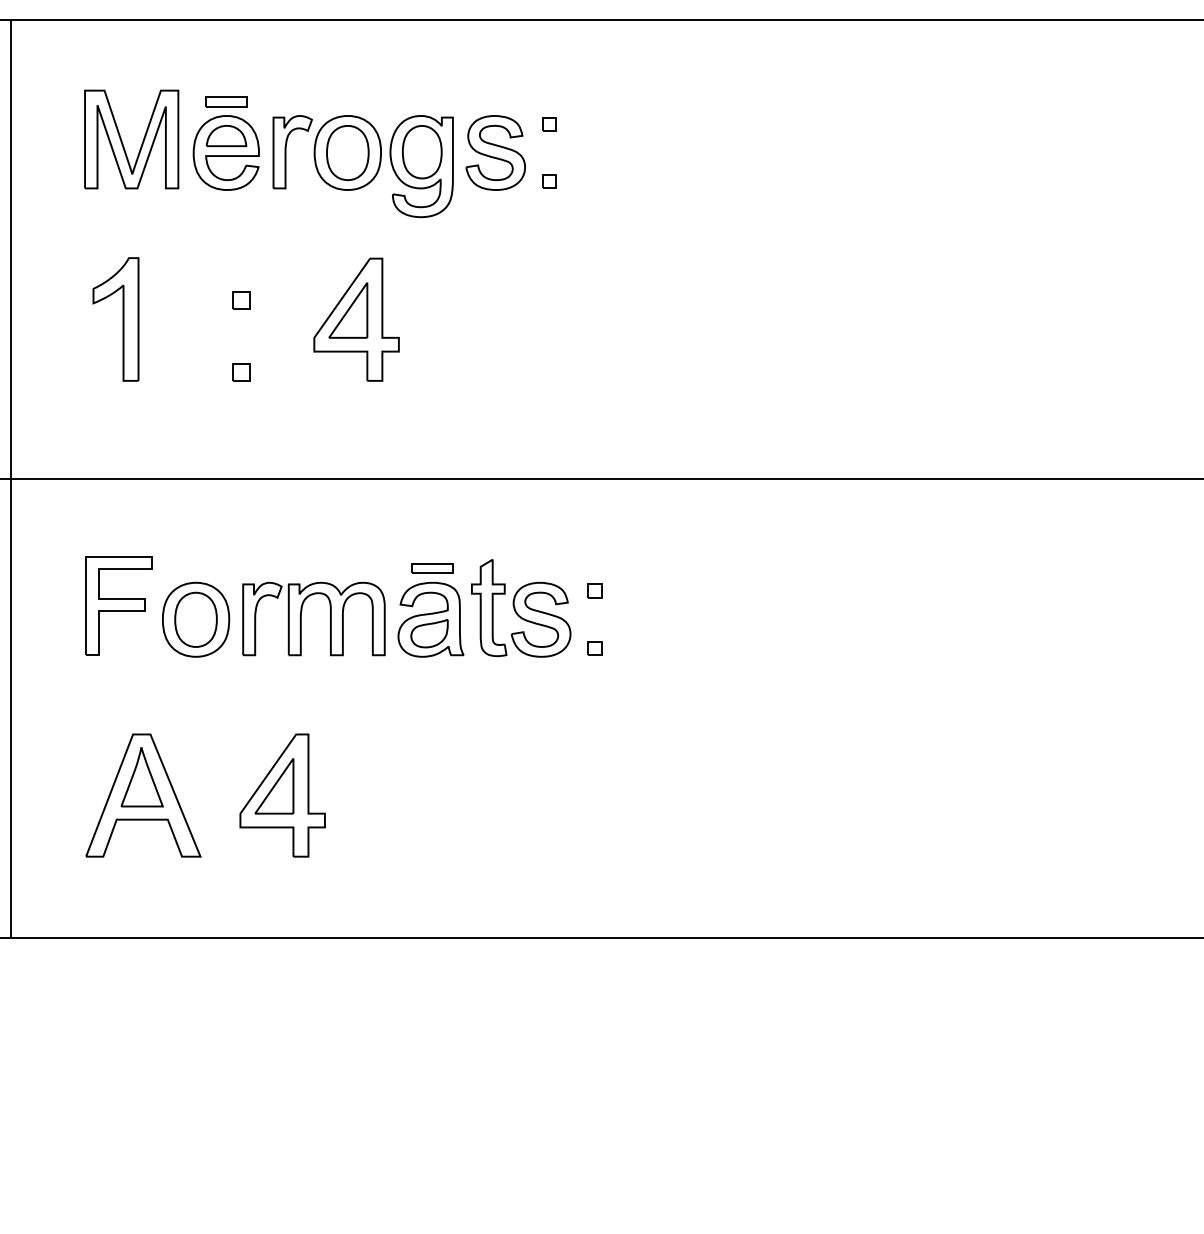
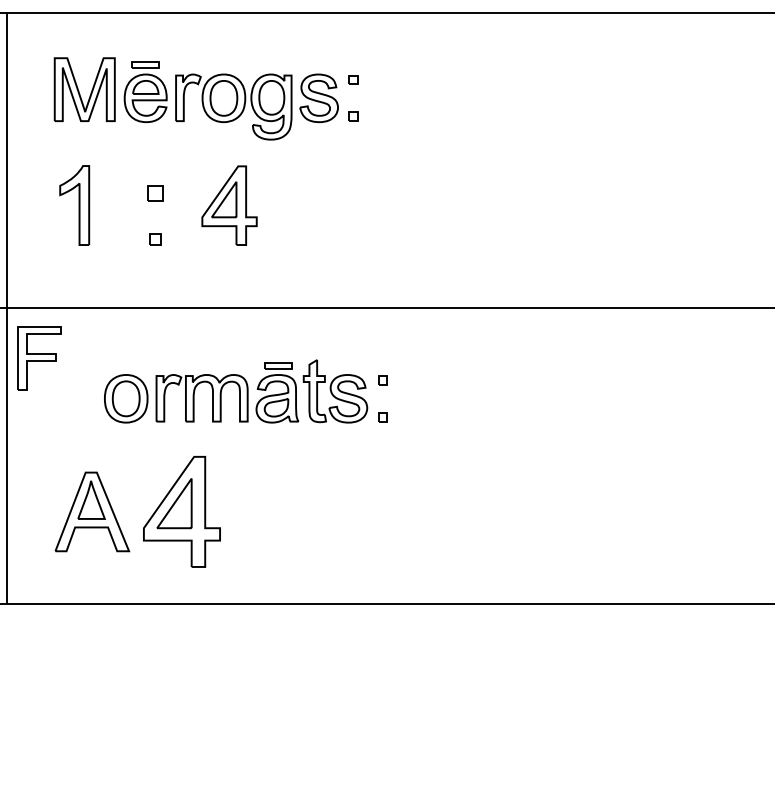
part: (241, 300) -> (155, 193), size x1.4
part: (118, 606) -> (39, 358), moved
part: (281, 794) -> (181, 511), size x1.4

